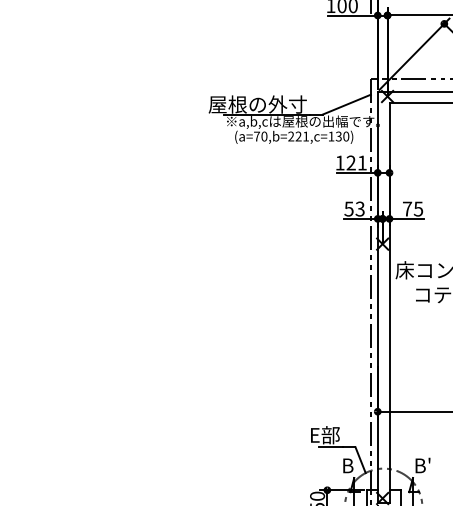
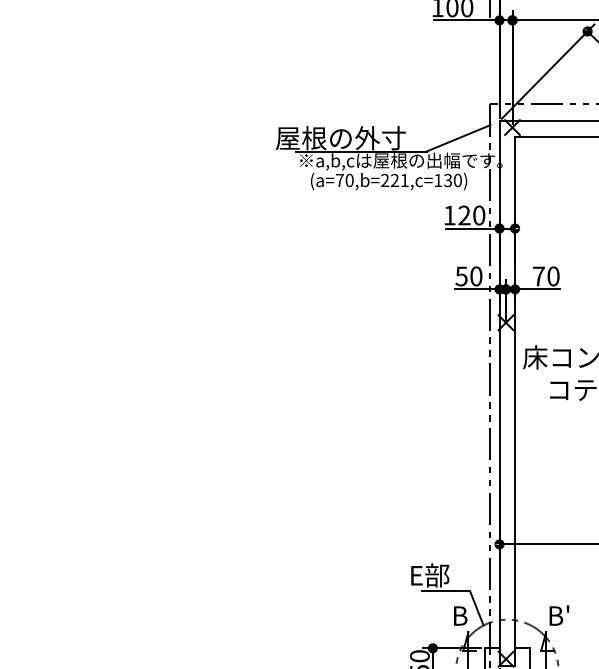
text: (361, 162) -> (478, 214), 121 -> 120
text: (359, 208) -> (475, 275), 53 -> 50
text: (418, 208) -> (553, 275), 75 -> 70

